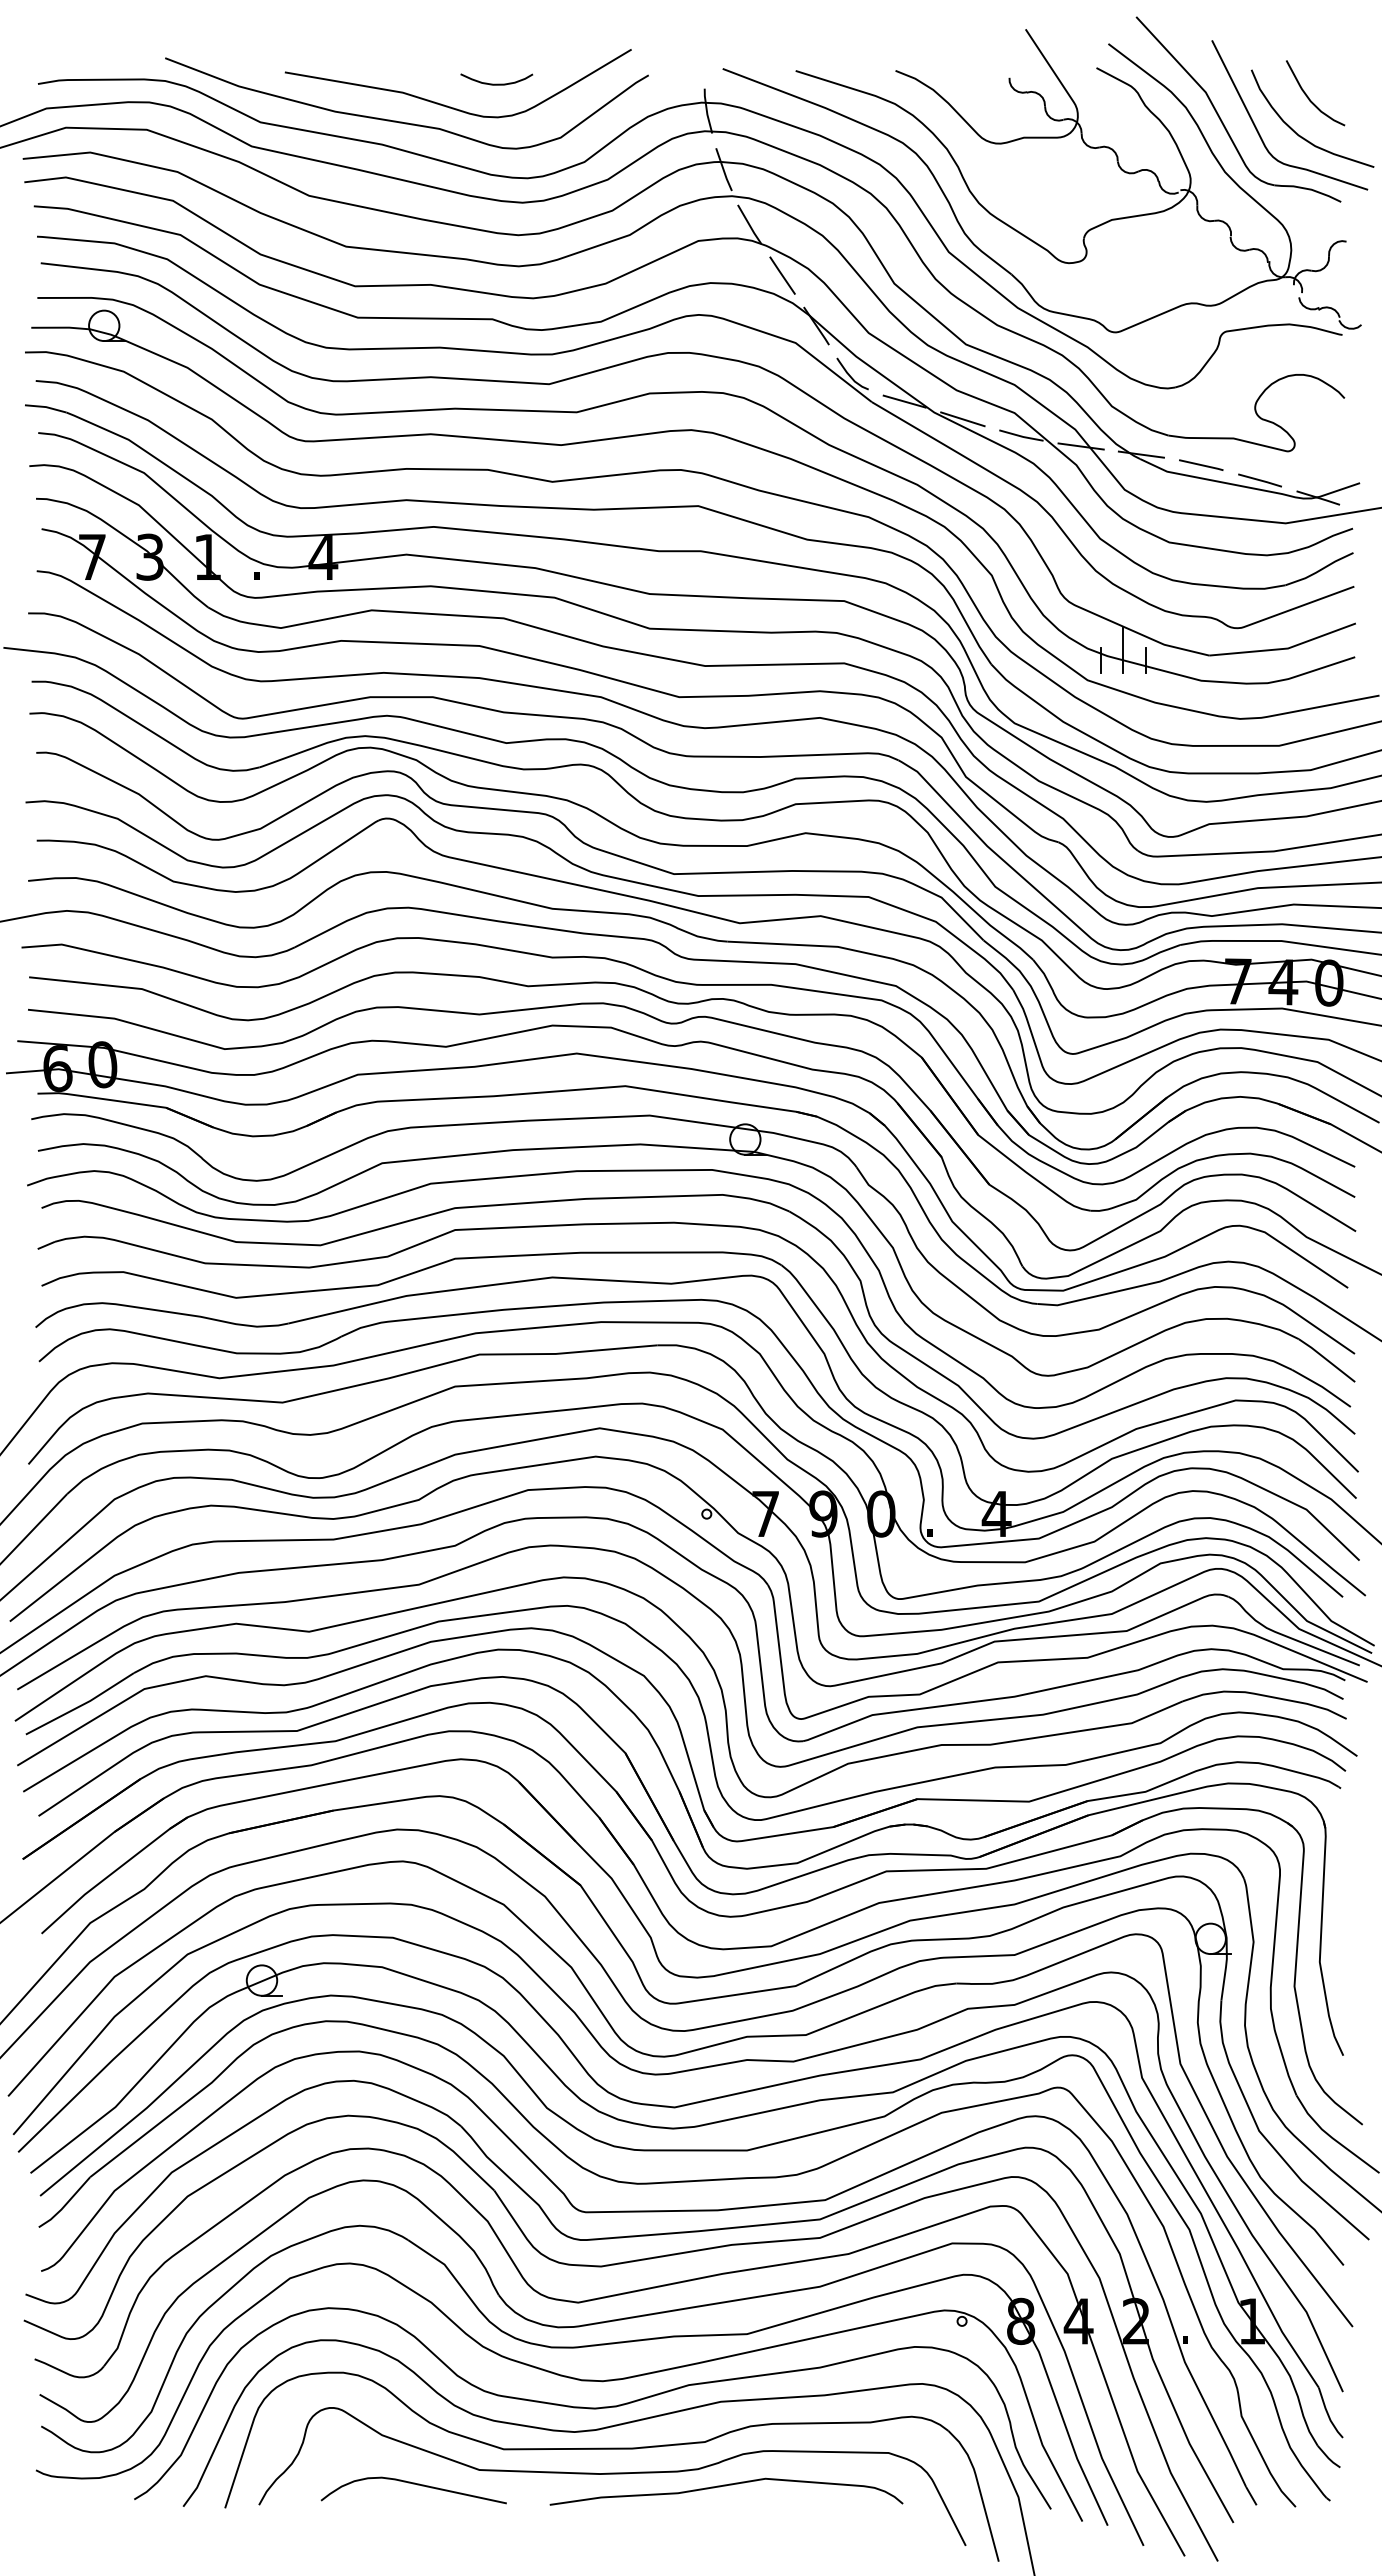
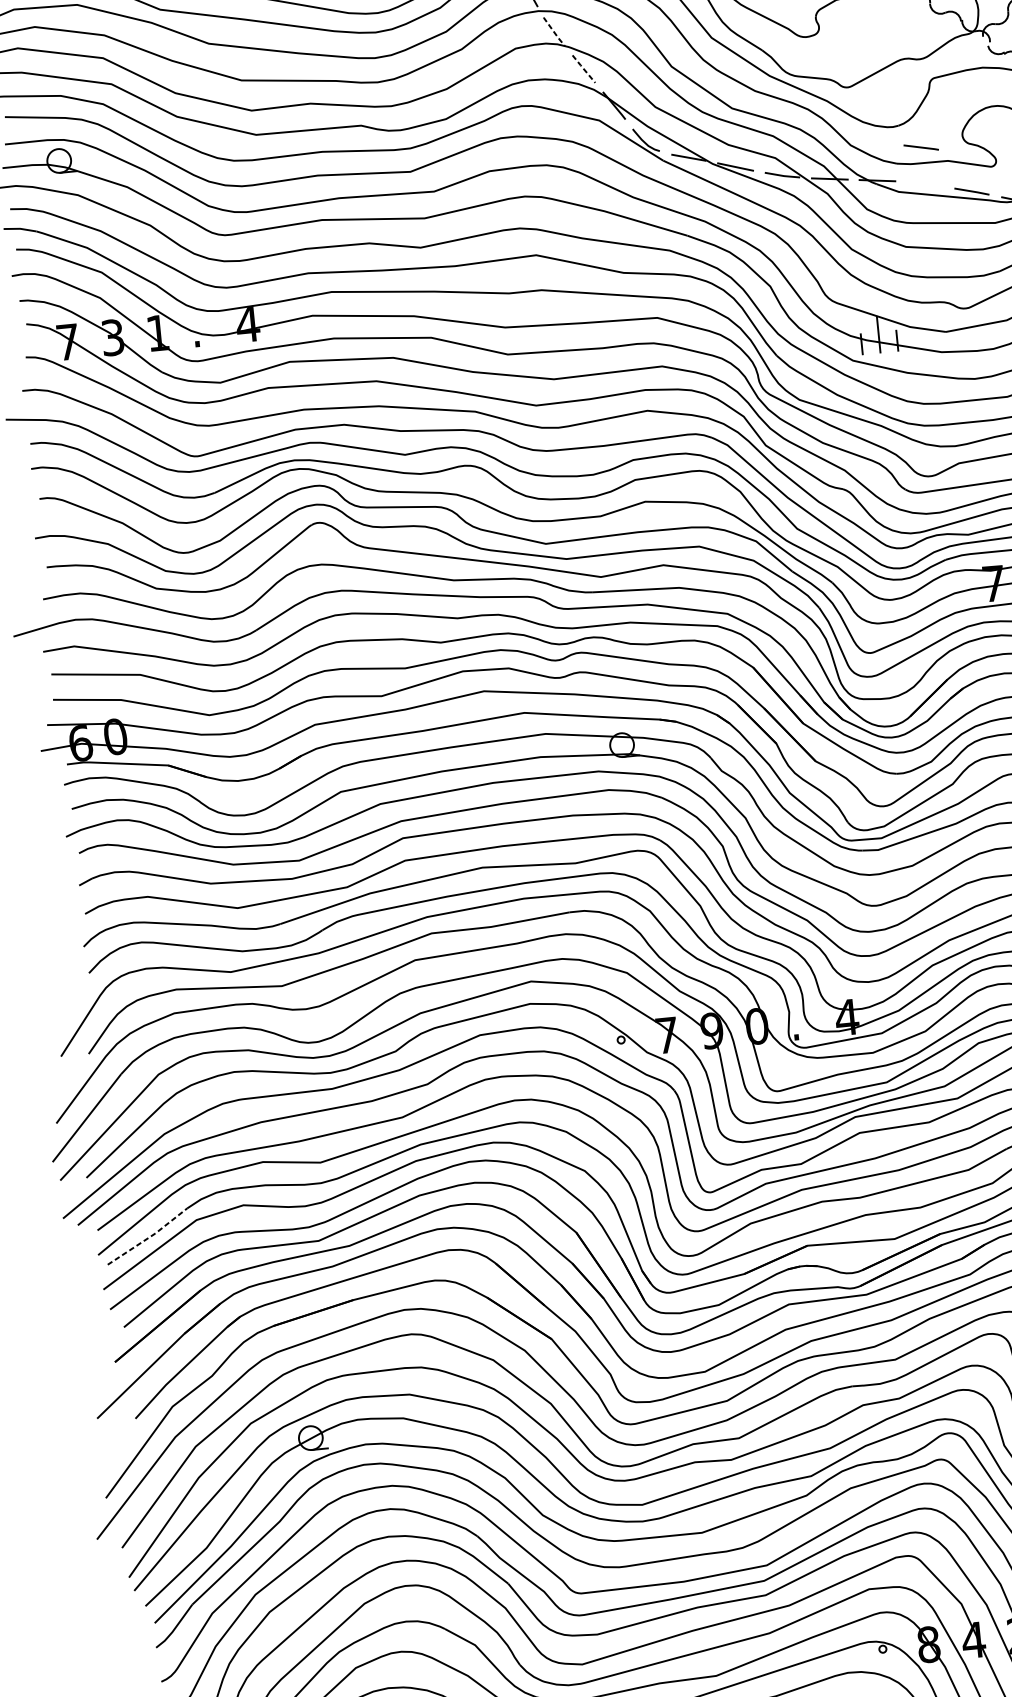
line: (749, 224) -> (554, 31), solid -> dashed
line: (782, 275) -> (583, 68), solid -> dashed
line: (1201, 464) -> (921, 147), moved
line: (81, 1705) -> (148, 1237), solid -> dashed

